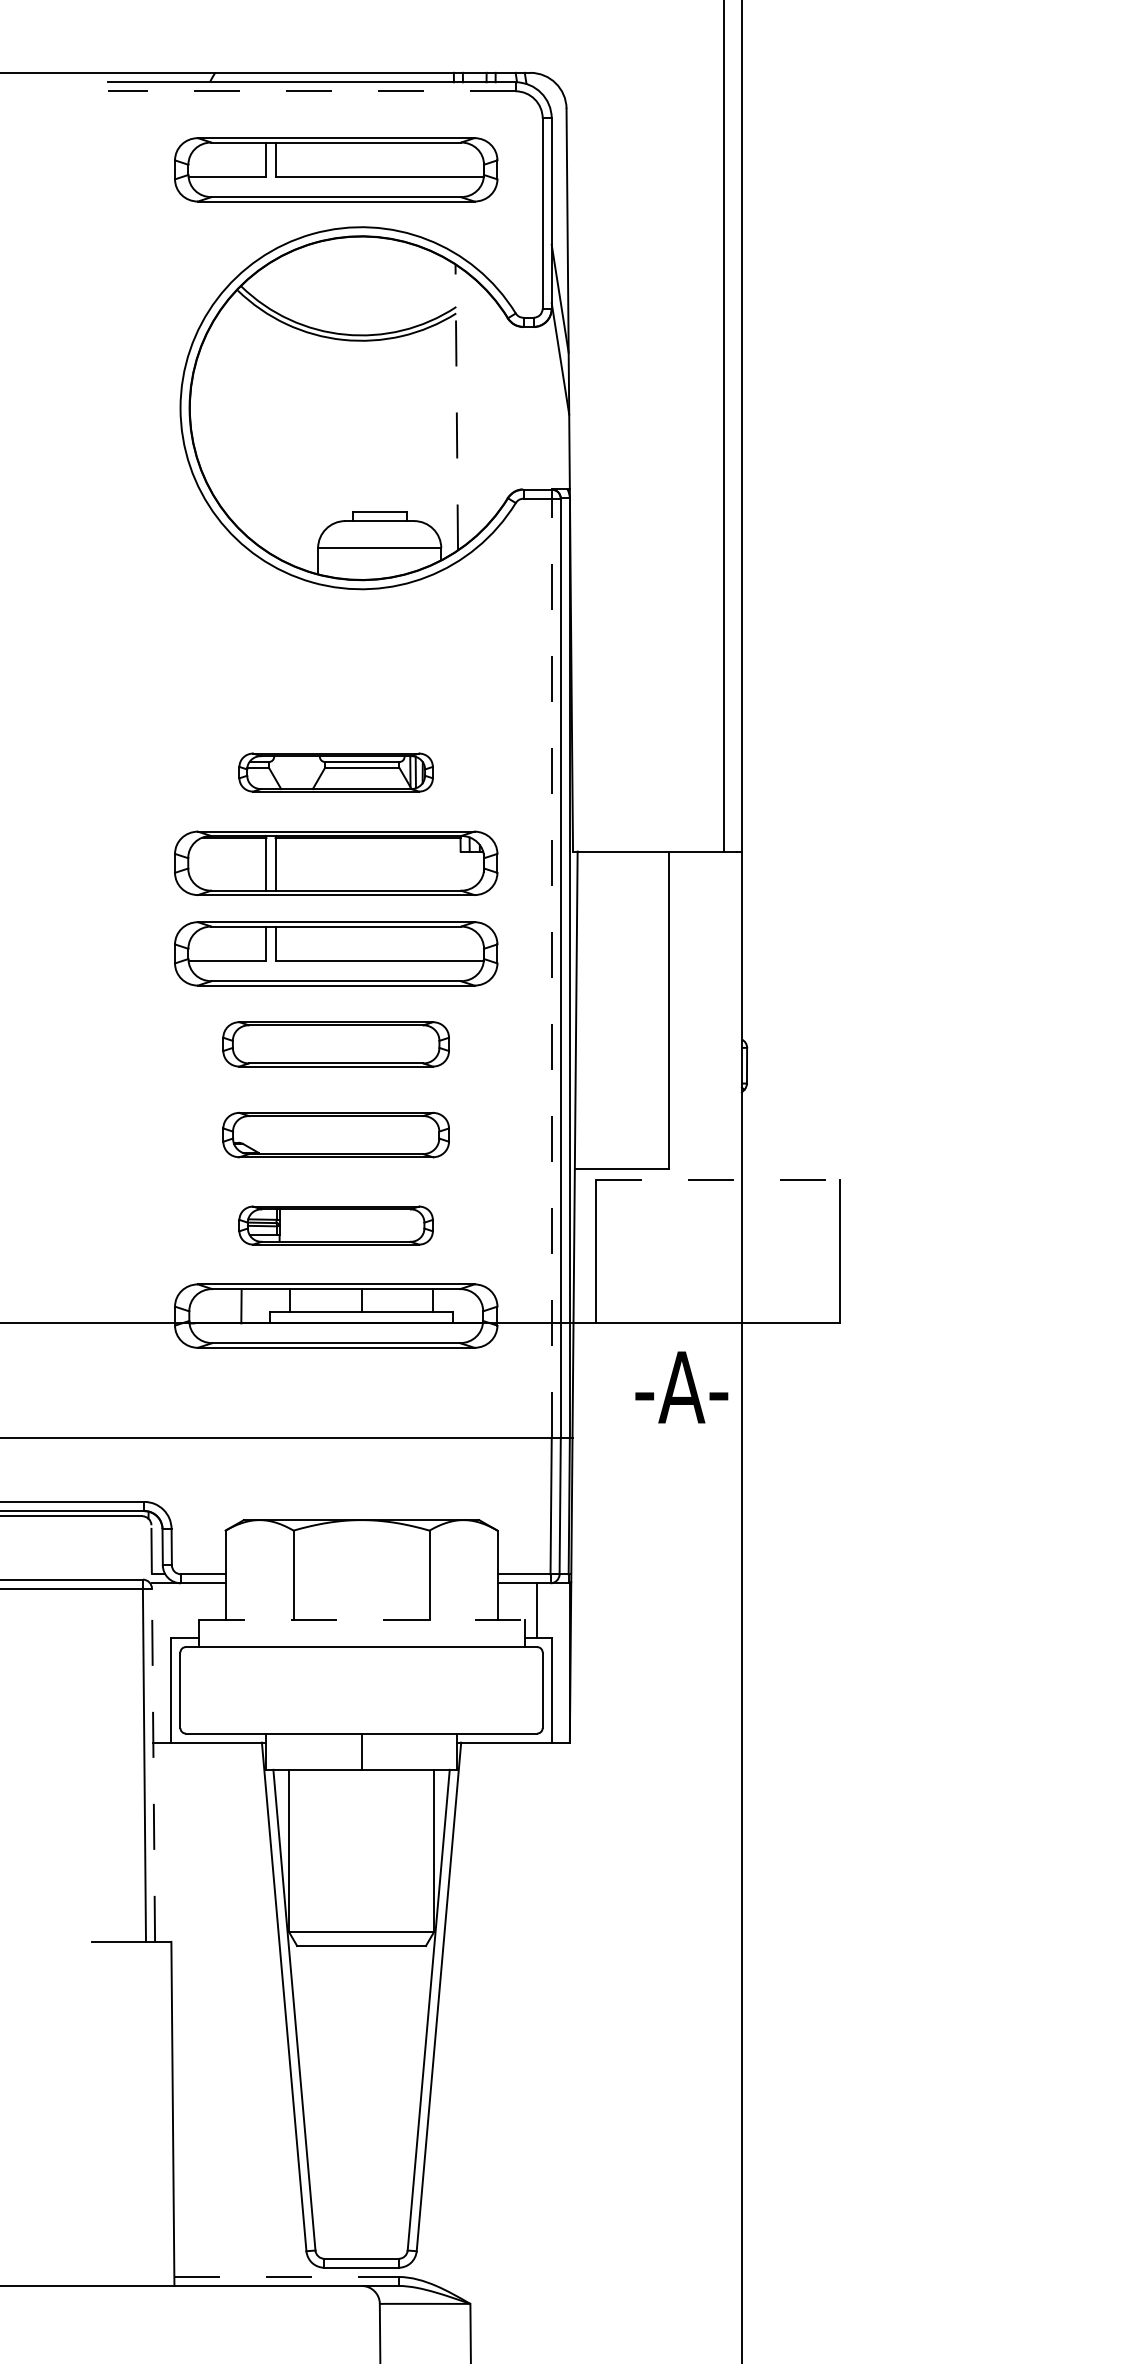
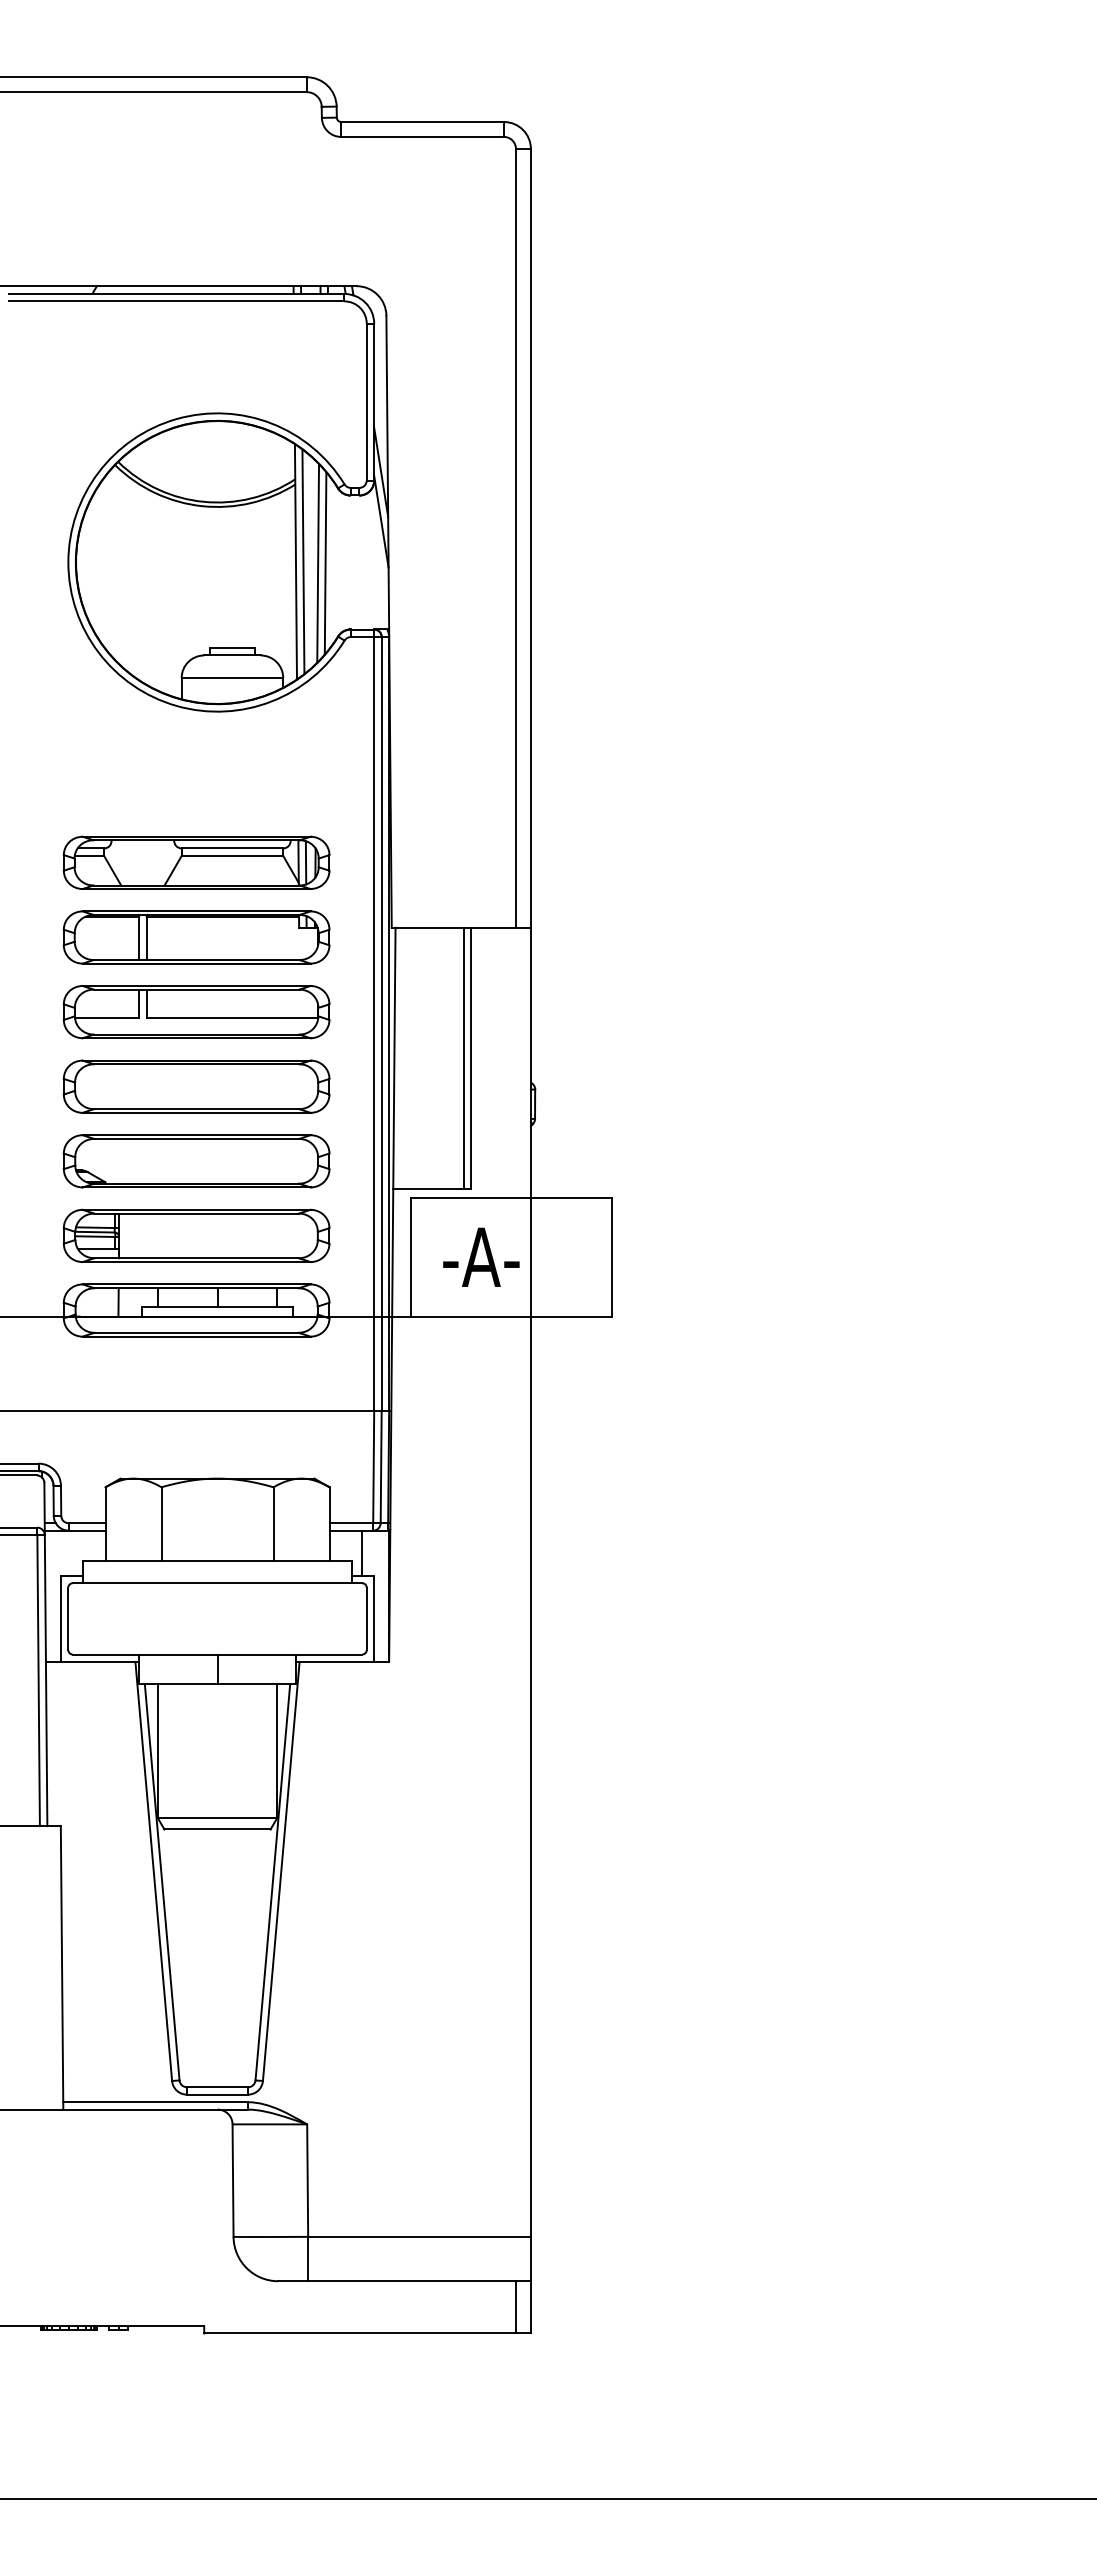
line: (311, 91) -> (176, 301), dashed -> solid
part: (336, 170) -> (196, 366), removed
line: (465, 407) -> (303, 561), added
line: (456, 408) -> (295, 562), dashed -> solid
line: (484, 409) -> (318, 563), added
line: (492, 409) -> (325, 563), added
part: (336, 772) -> (196, 862), size x1.67
line: (552, 964) -> (374, 1020), dashed -> solid
line: (660, 1008) -> (463, 1057), added
part: (336, 1044) -> (196, 1086), size x1.43
part: (336, 1135) -> (196, 1161), size x1.43
line: (718, 1180) -> (511, 1198), dashed -> solid
part: (336, 1225) -> (196, 1235), size x1.67
text: (681, 1386) -> (481, 1256), moved
line: (362, 1619) -> (218, 1560), dashed -> solid
line: (152, 1733) -> (45, 1654), dashed -> solid
line: (287, 2277) -> (156, 2102), dashed -> solid

